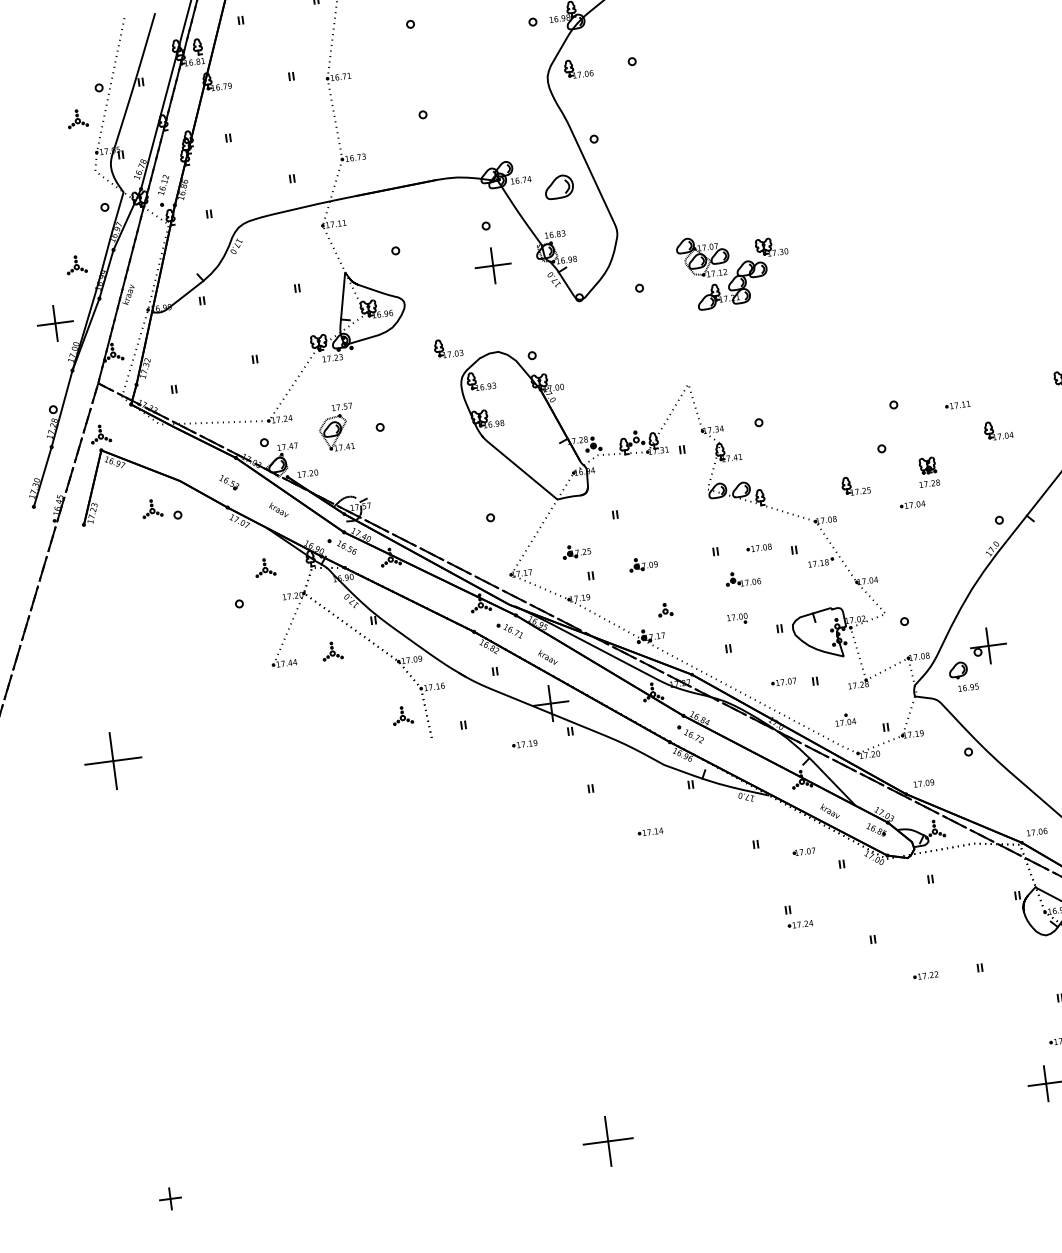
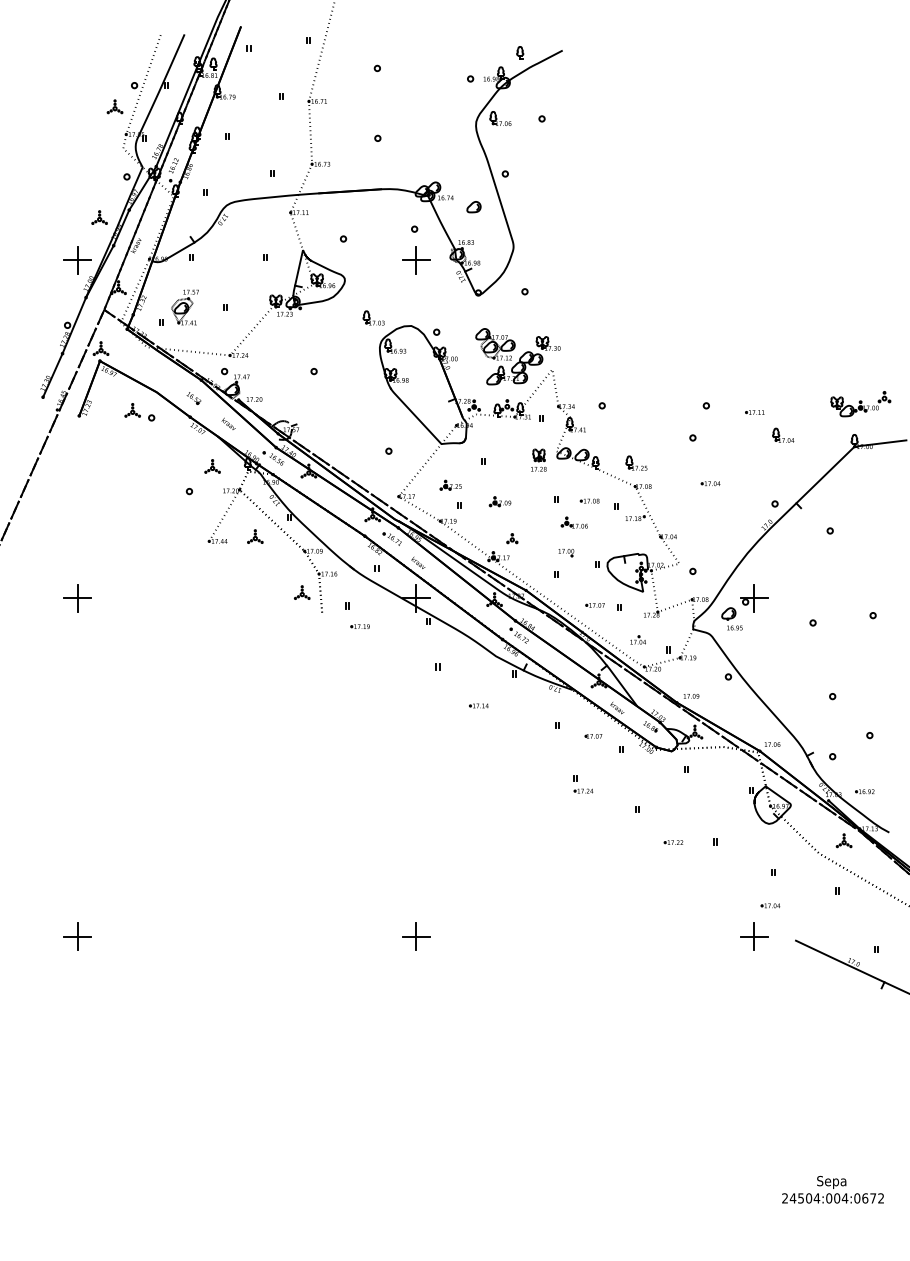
part: (558, 187) -> (473, 207), size x0.62
part: (733, 268) -> (517, 356), moved
part: (336, 427) -> (184, 307), moved
part: (927, 471) -> (538, 459), moved
part: (855, 484) -> (636, 462), moved
part: (523, 744) -> (359, 626), moved
part: (112, 761) -> (77, 598), size x0.62
part: (609, 1141) -> (416, 936), size x0.71
part: (170, 1198) -> (77, 936), size x1.67

